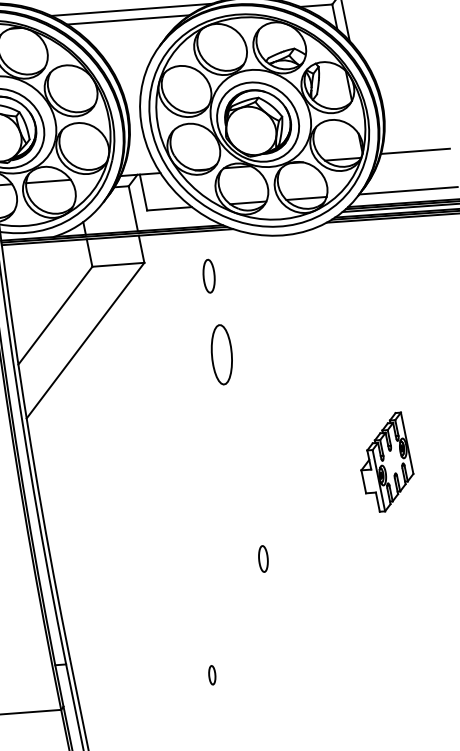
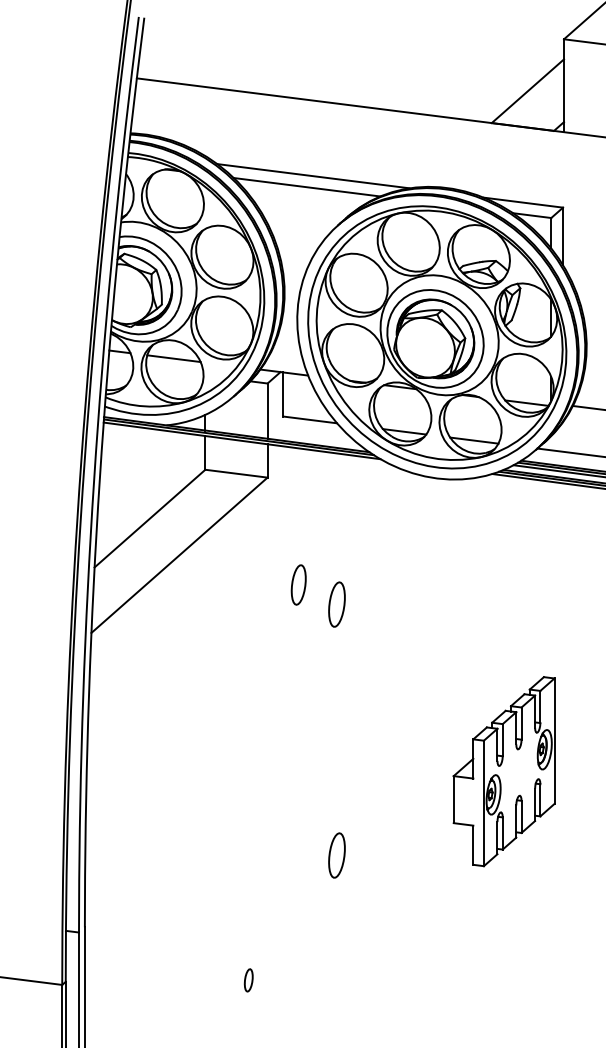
part: (208, 275) -> (298, 584), moved
part: (221, 354) -> (336, 604), size x0.62
part: (385, 463) -> (503, 771), size x1.67
part: (263, 559) -> (336, 855), size x1.43

